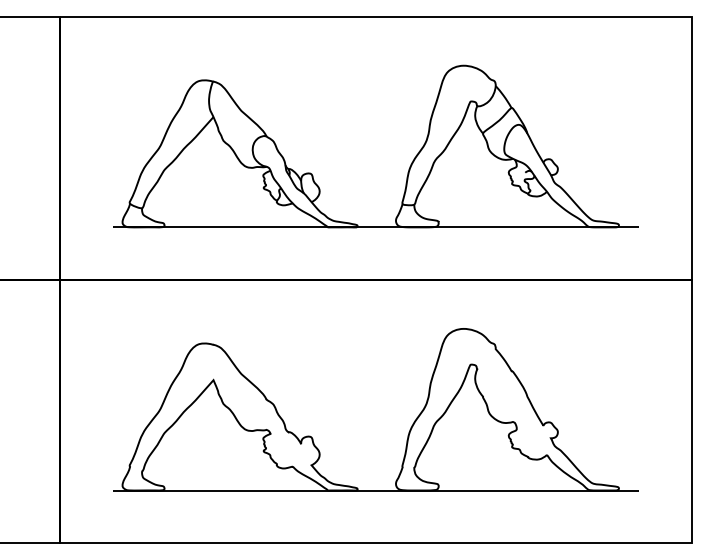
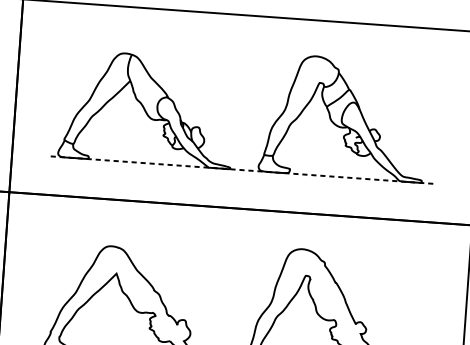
line: (376, 227) -> (244, 170), solid -> dashed

